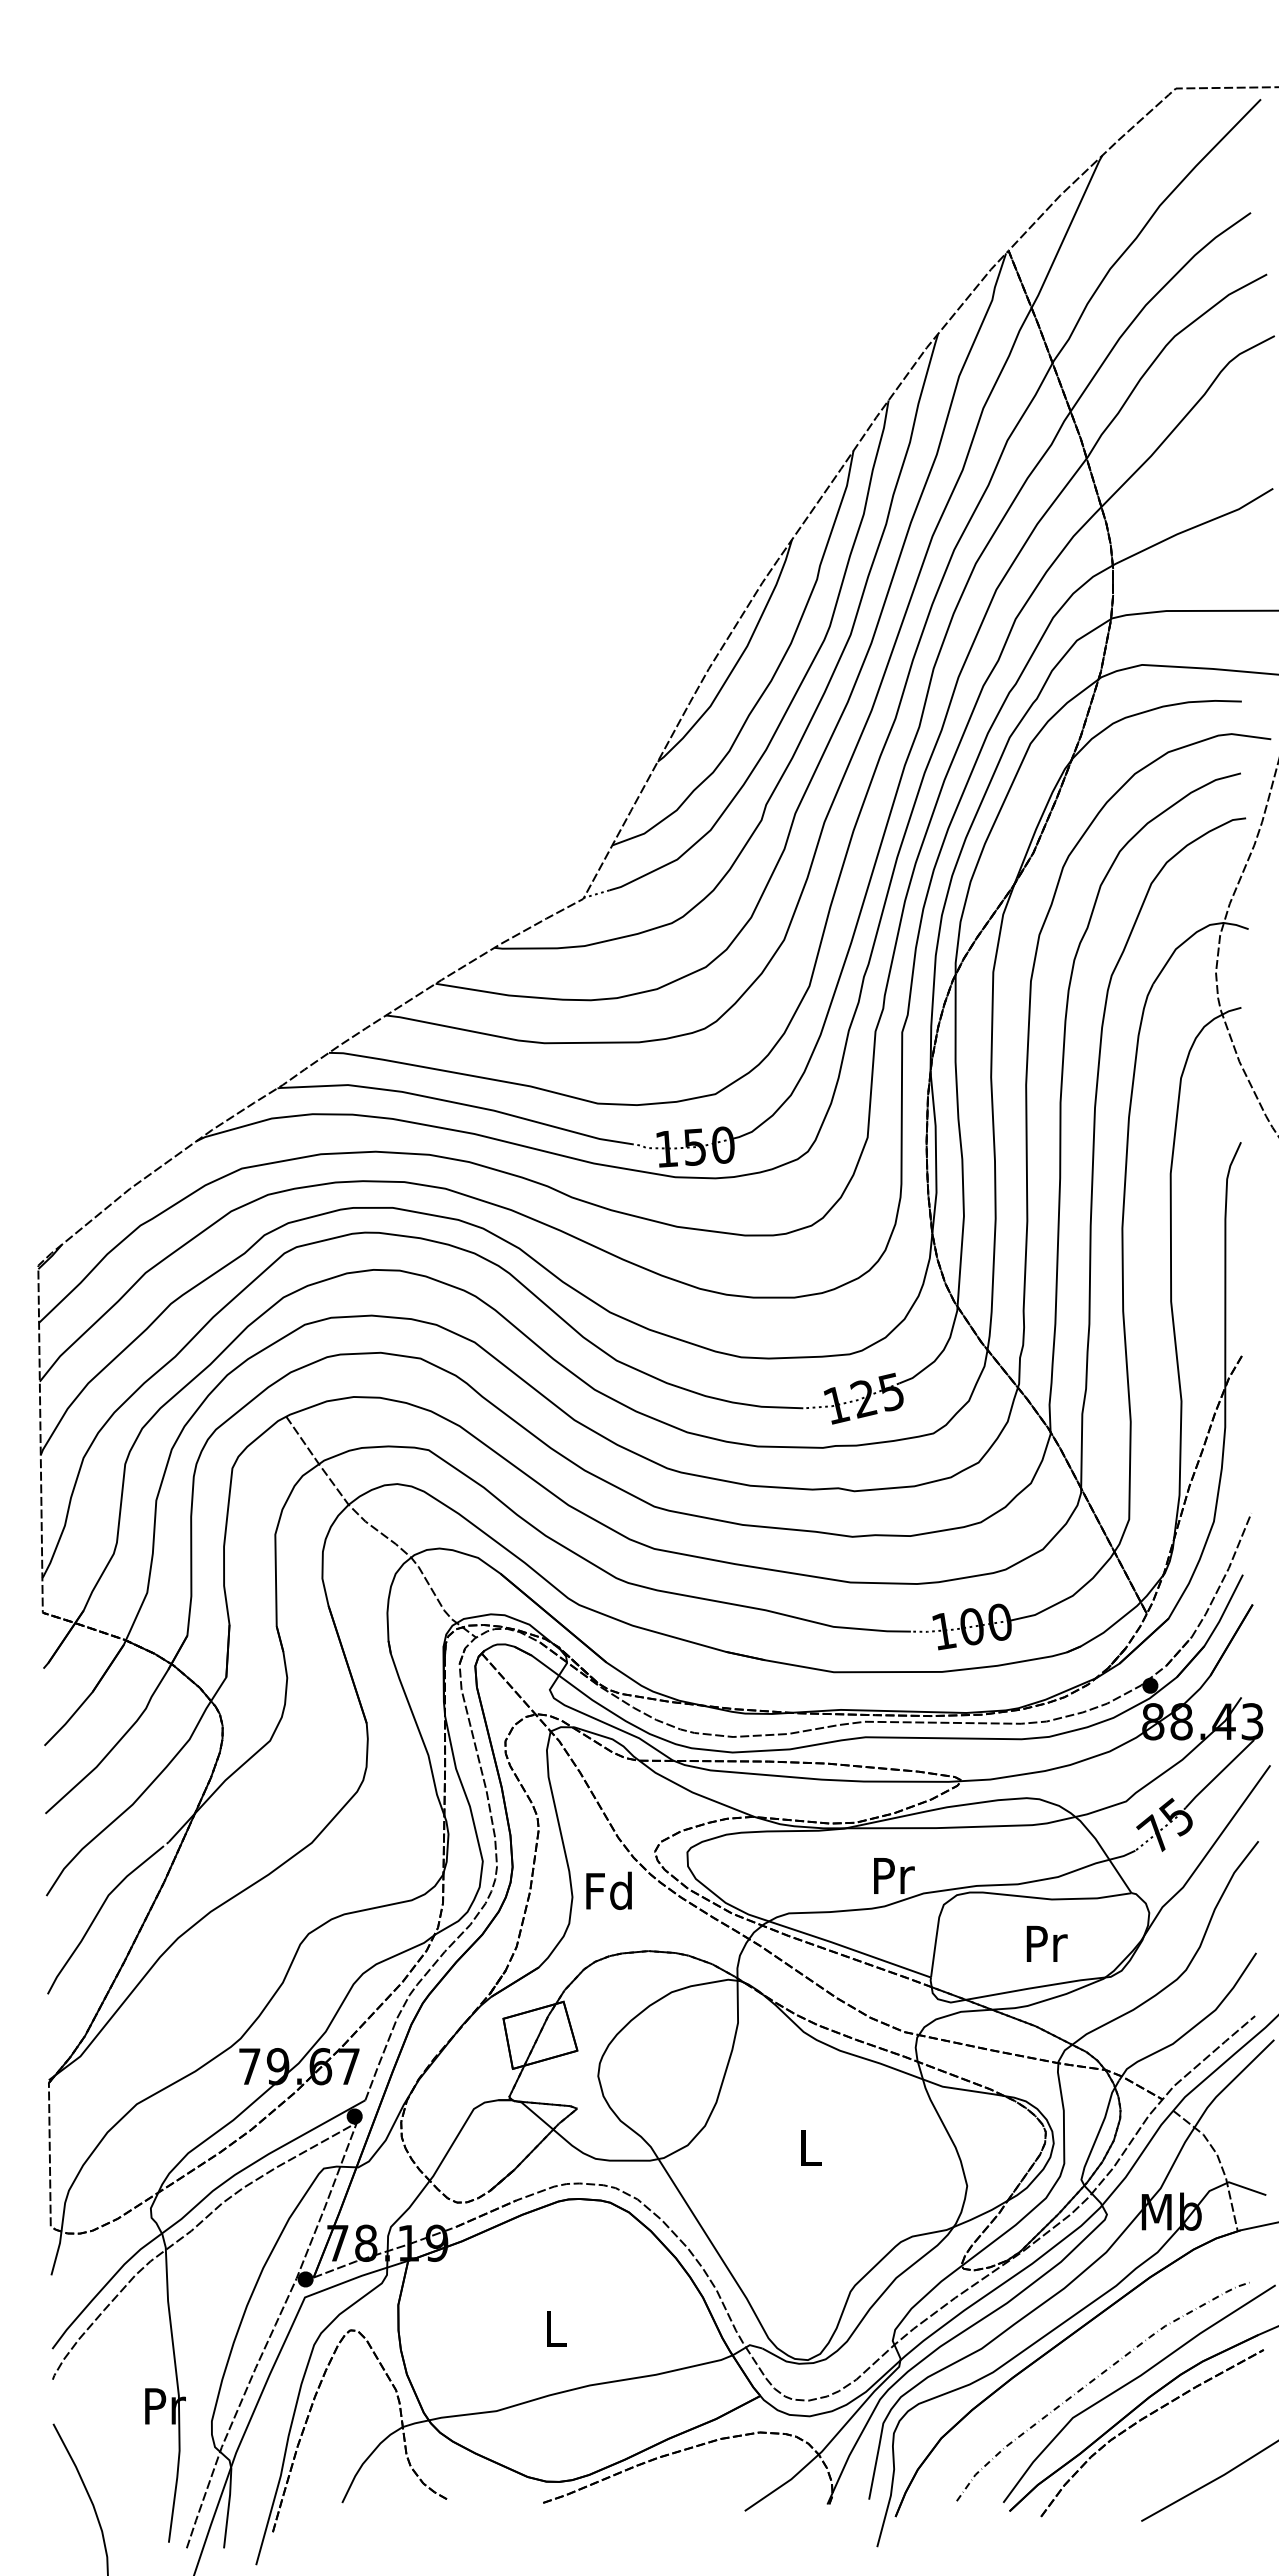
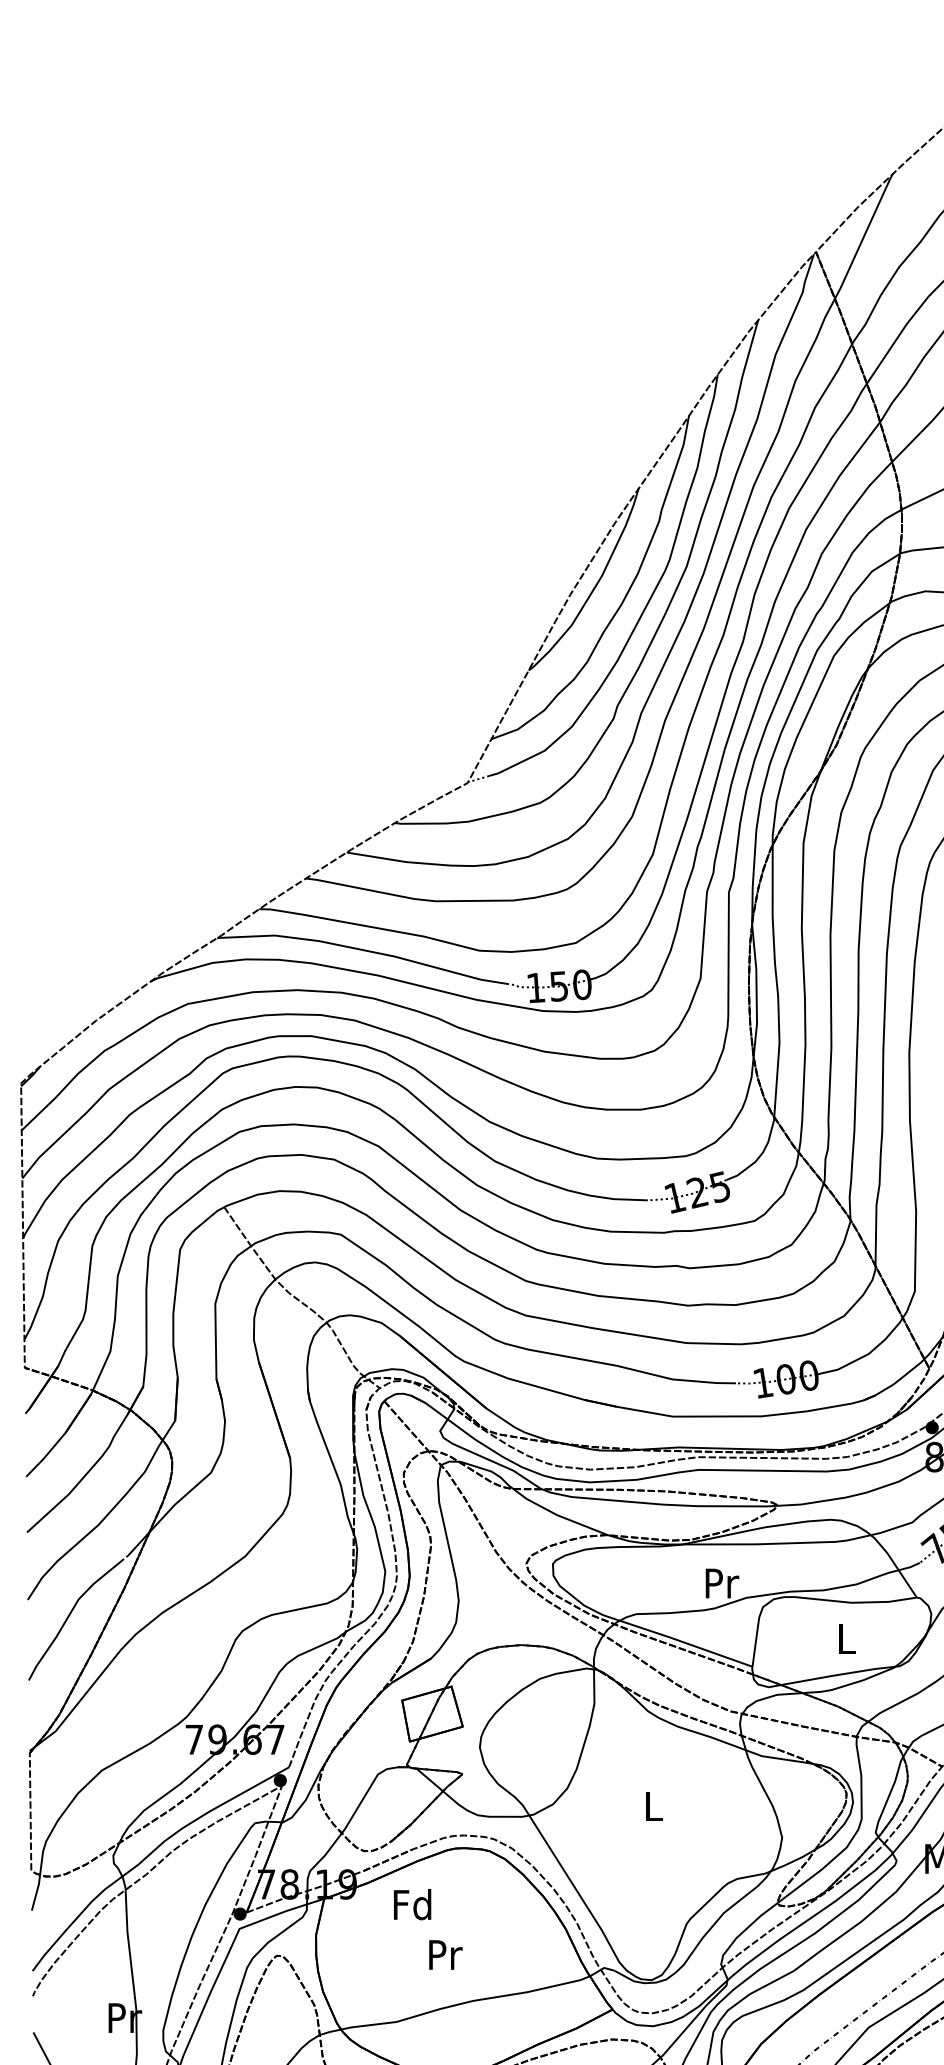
text: (608, 1890) -> (412, 1904), moved
text: (1046, 1943) -> (847, 1638), Pr -> L
text: (556, 2329) -> (445, 1955), L -> Pr

